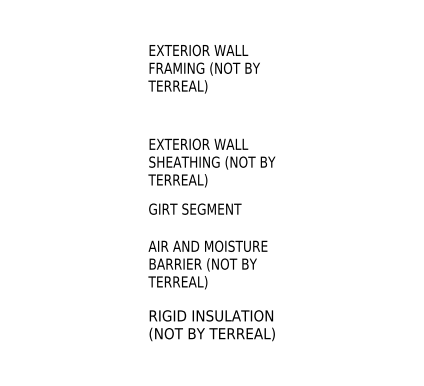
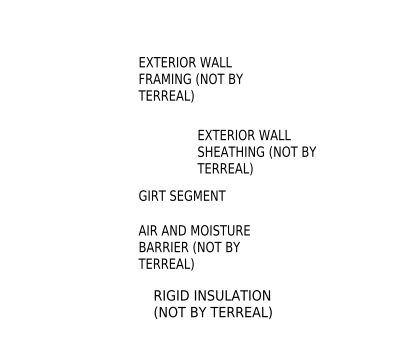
text: (203, 68) -> (190, 79), moved
text: (211, 162) -> (256, 151), moved
text: (211, 325) -> (212, 304), moved

